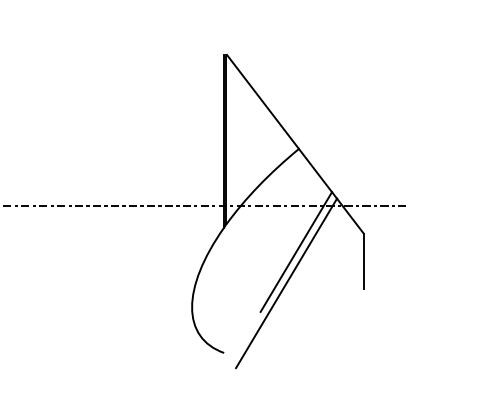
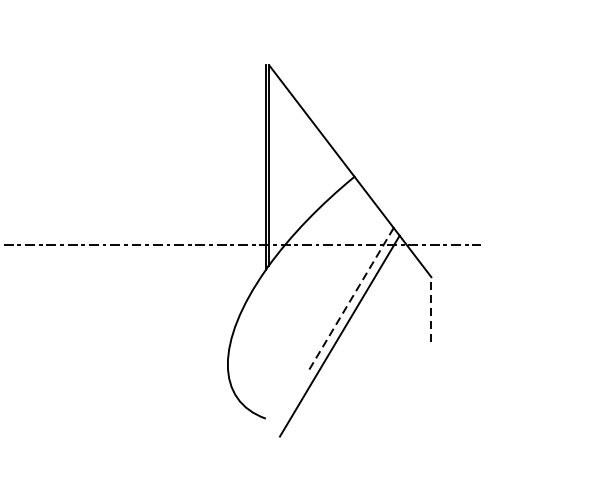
line: (296, 252) -> (351, 299), solid -> dashed
line: (363, 261) -> (431, 310), solid -> dashed

